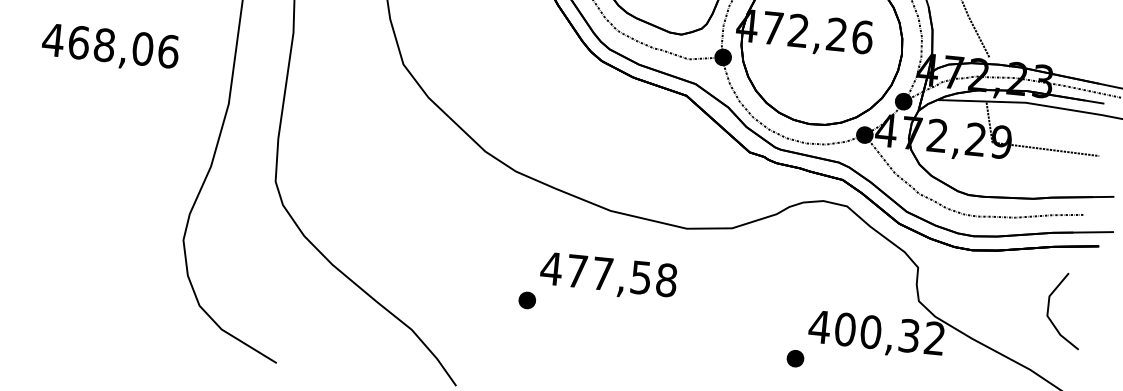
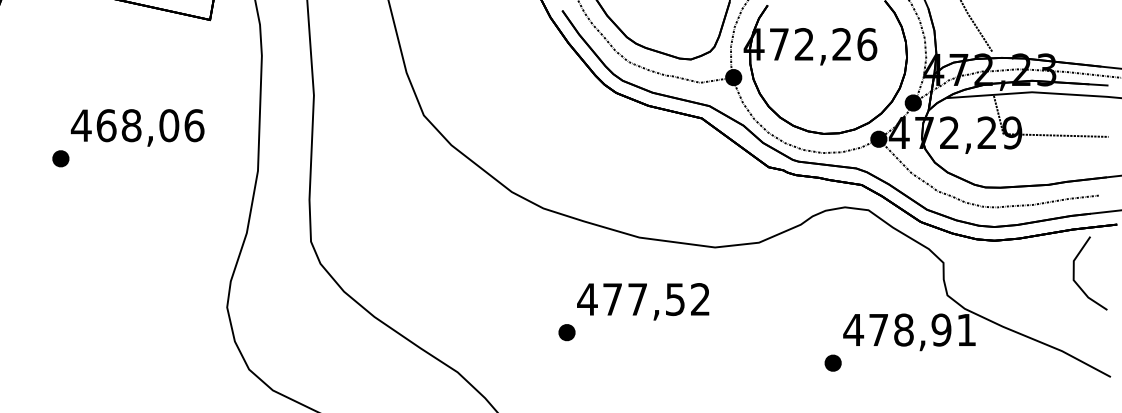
part: (28, 71) -> (60, 158), added
text: (666, 280) -> (700, 299), 477,58 -> 477,52
line: (1048, 309) -> (1074, 273), moved
text: (889, 333) -> (922, 329), 400,32 -> 478,91

